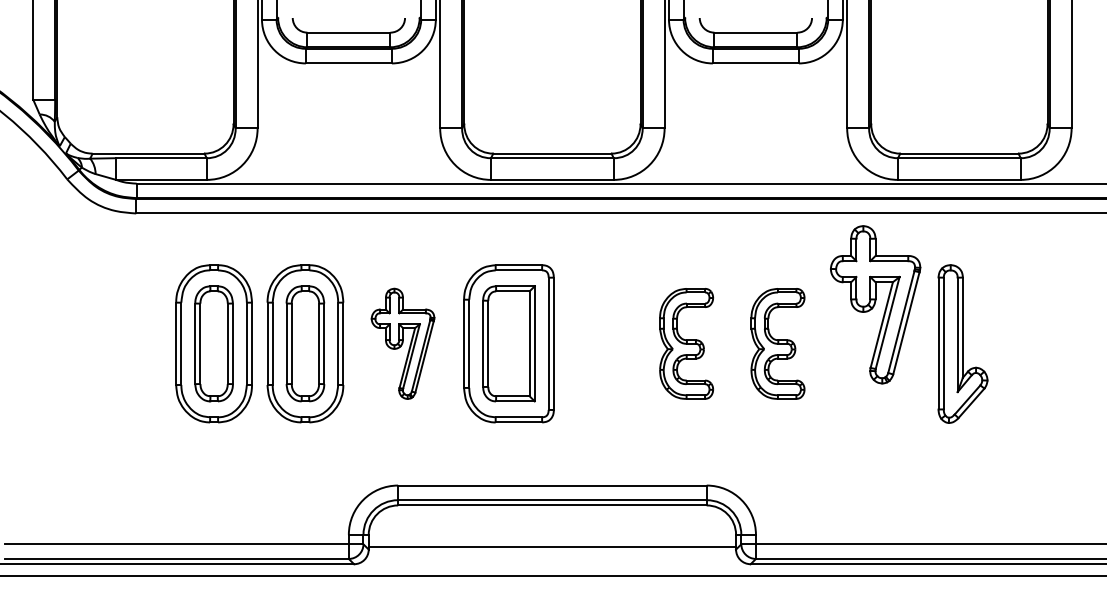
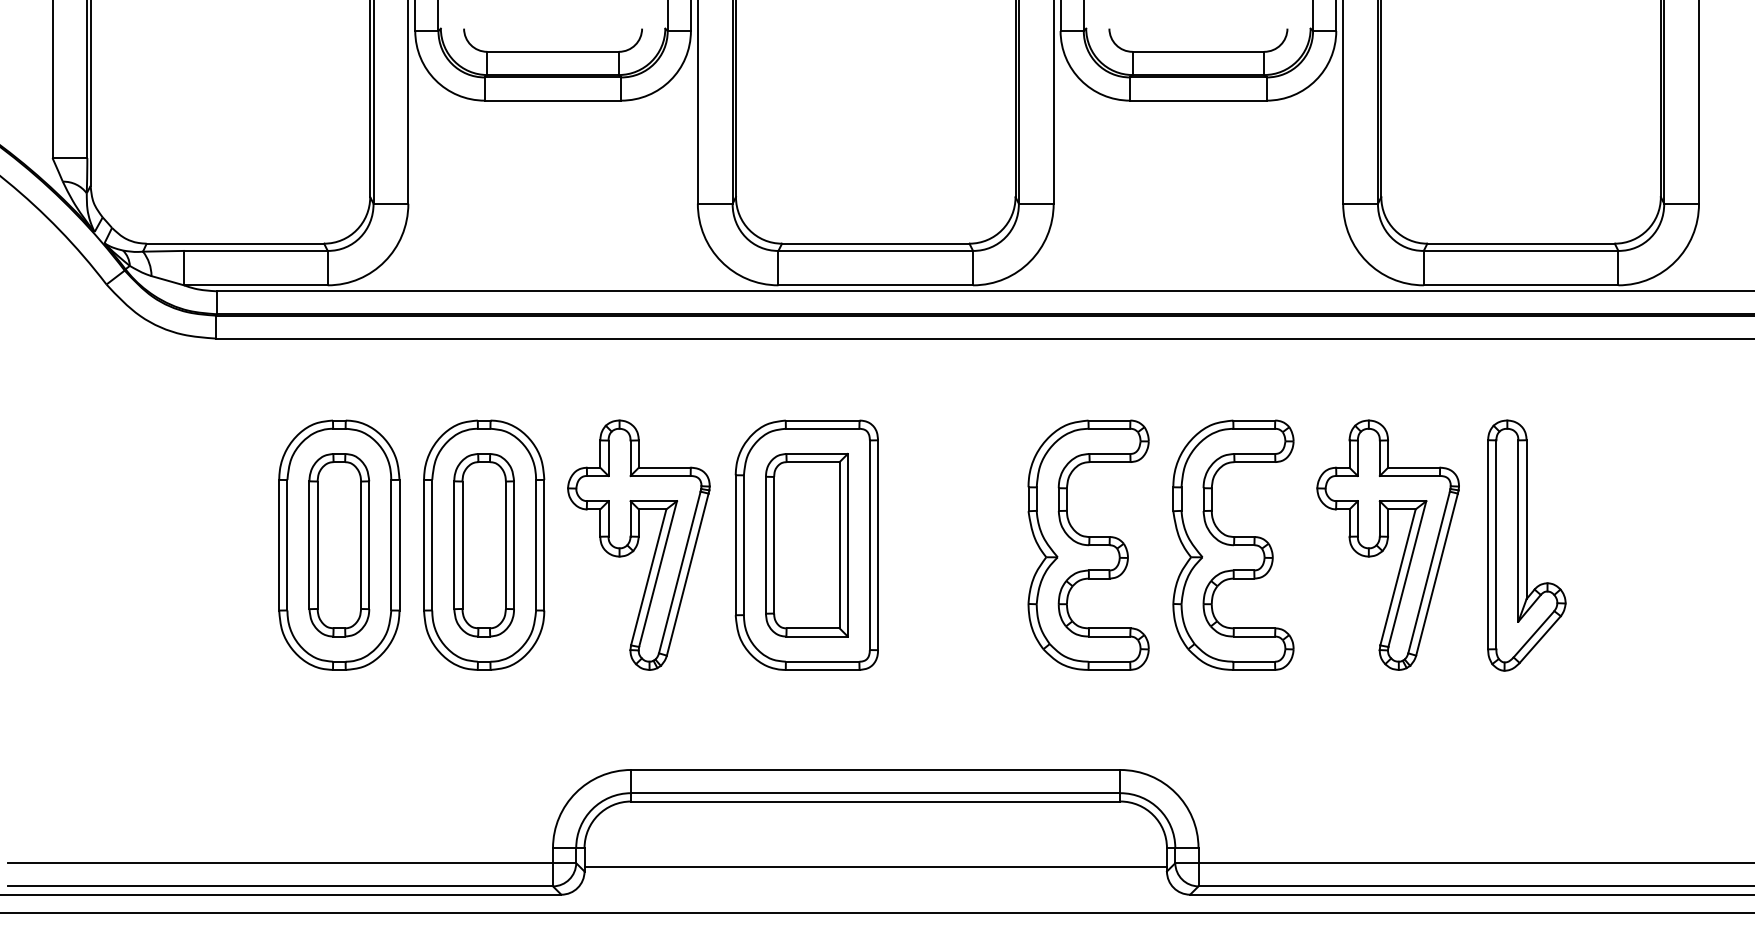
part: (875, 304) -> (1388, 544), moved
part: (402, 343) -> (638, 544), size x1.43
part: (686, 343) -> (1088, 544), size x1.43
part: (777, 343) -> (1232, 544), size x1.43

